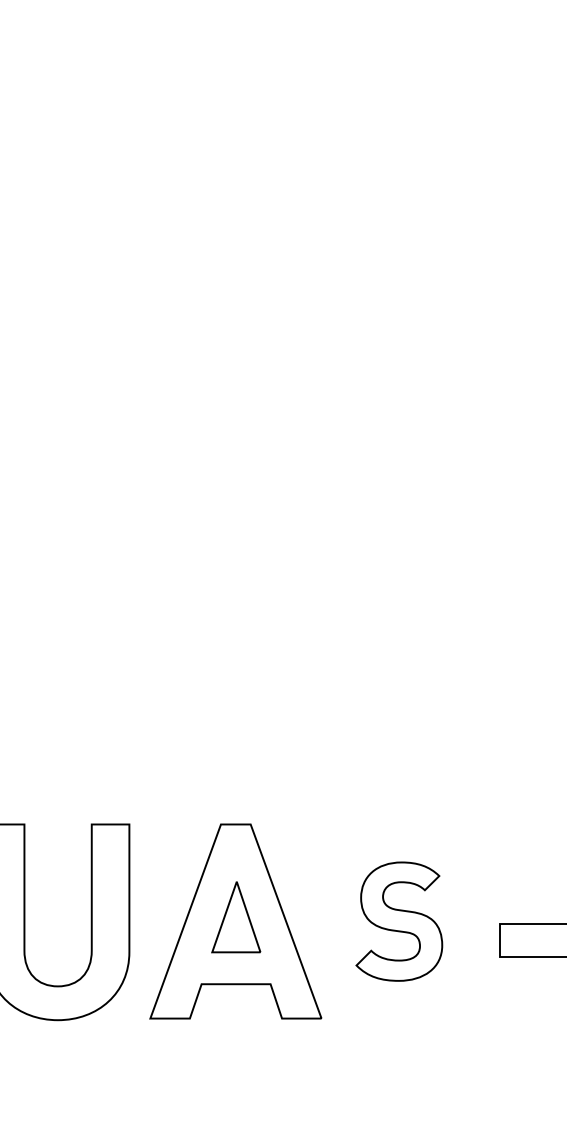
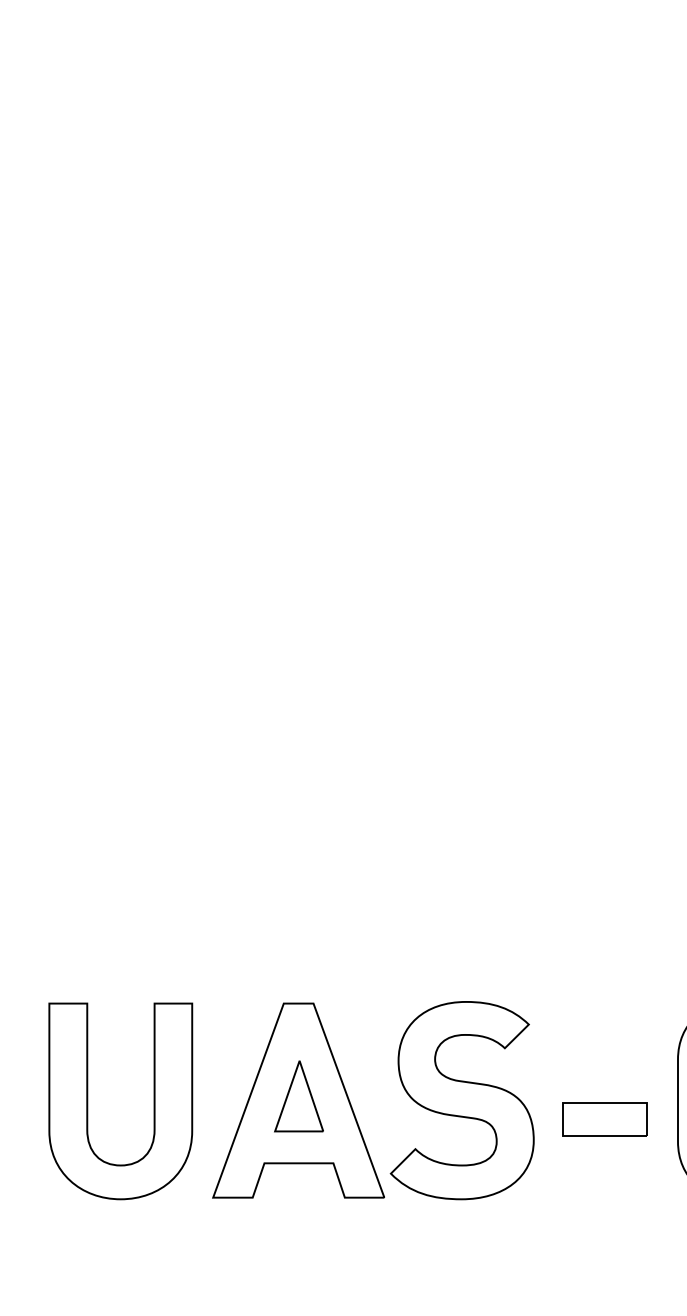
part: (398, 921) -> (461, 1100), size x1.67

